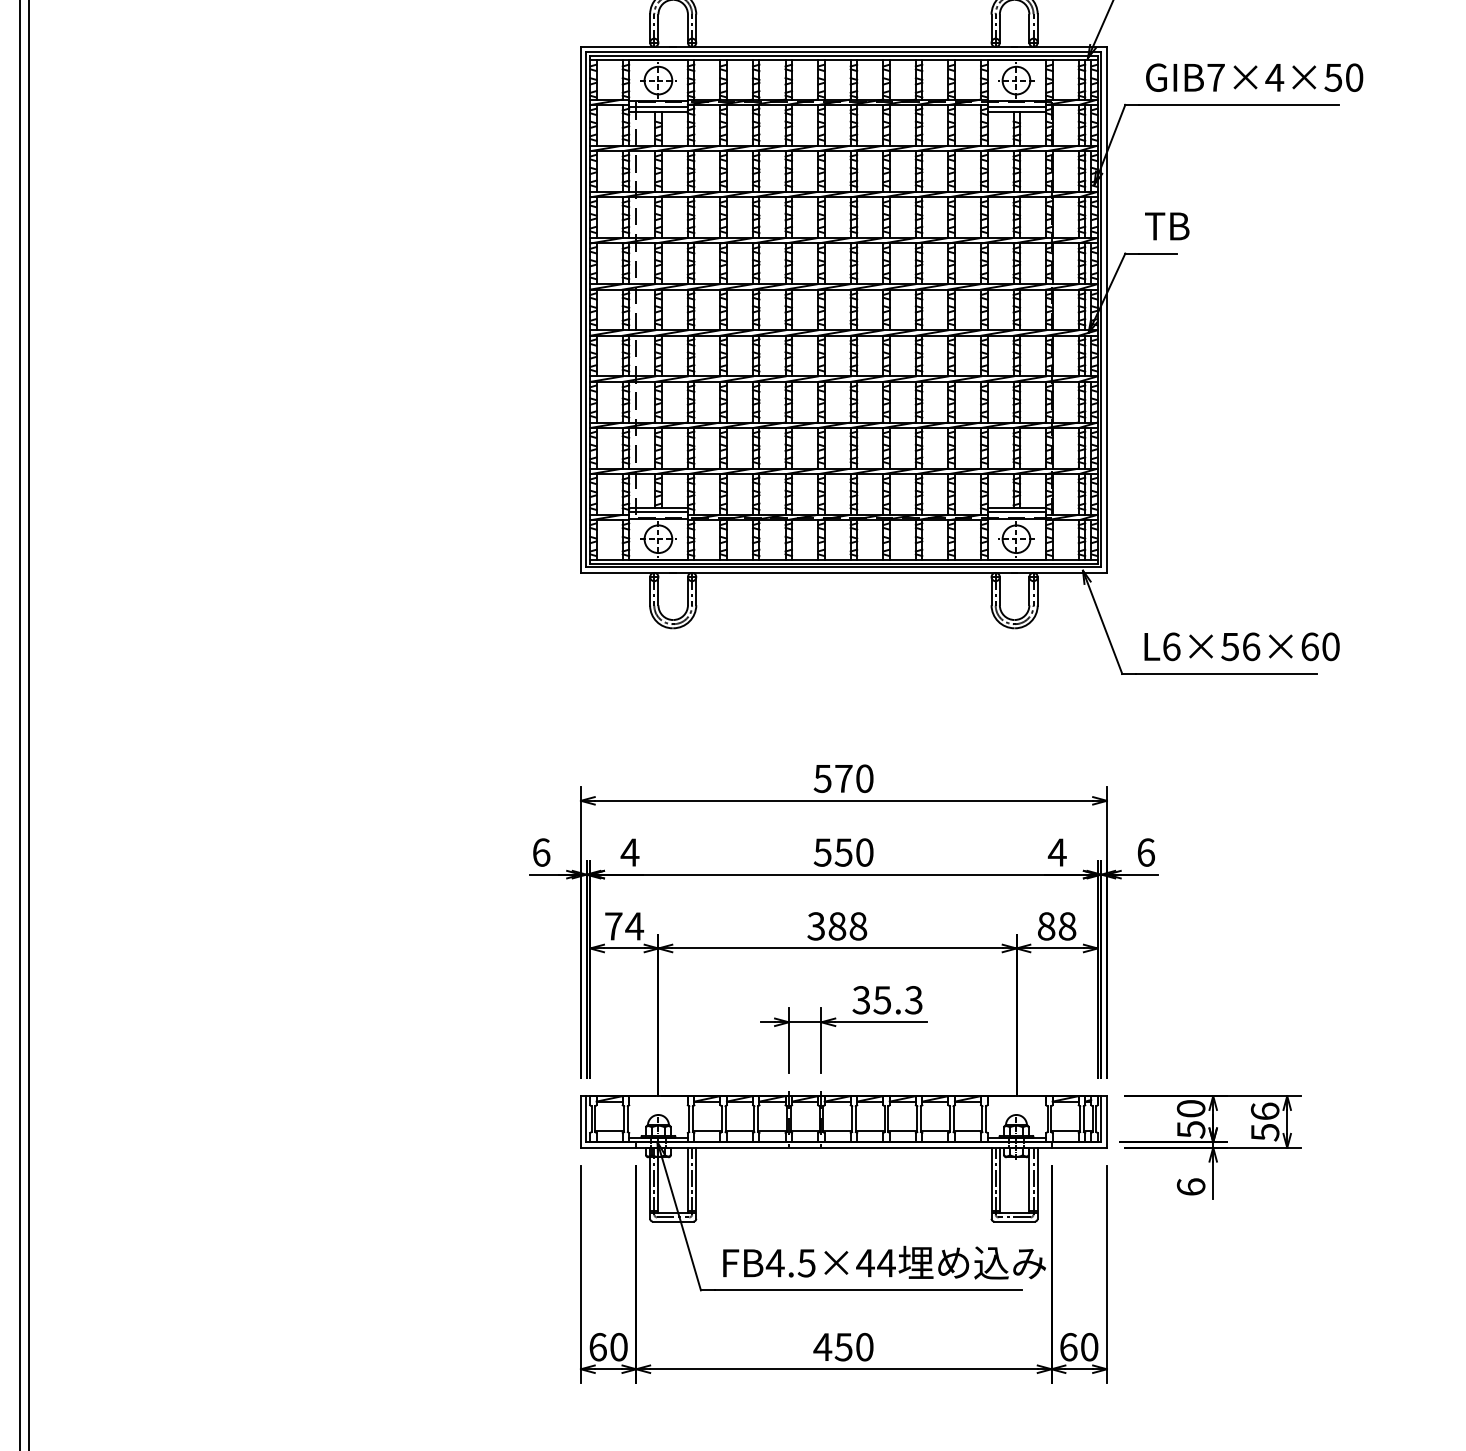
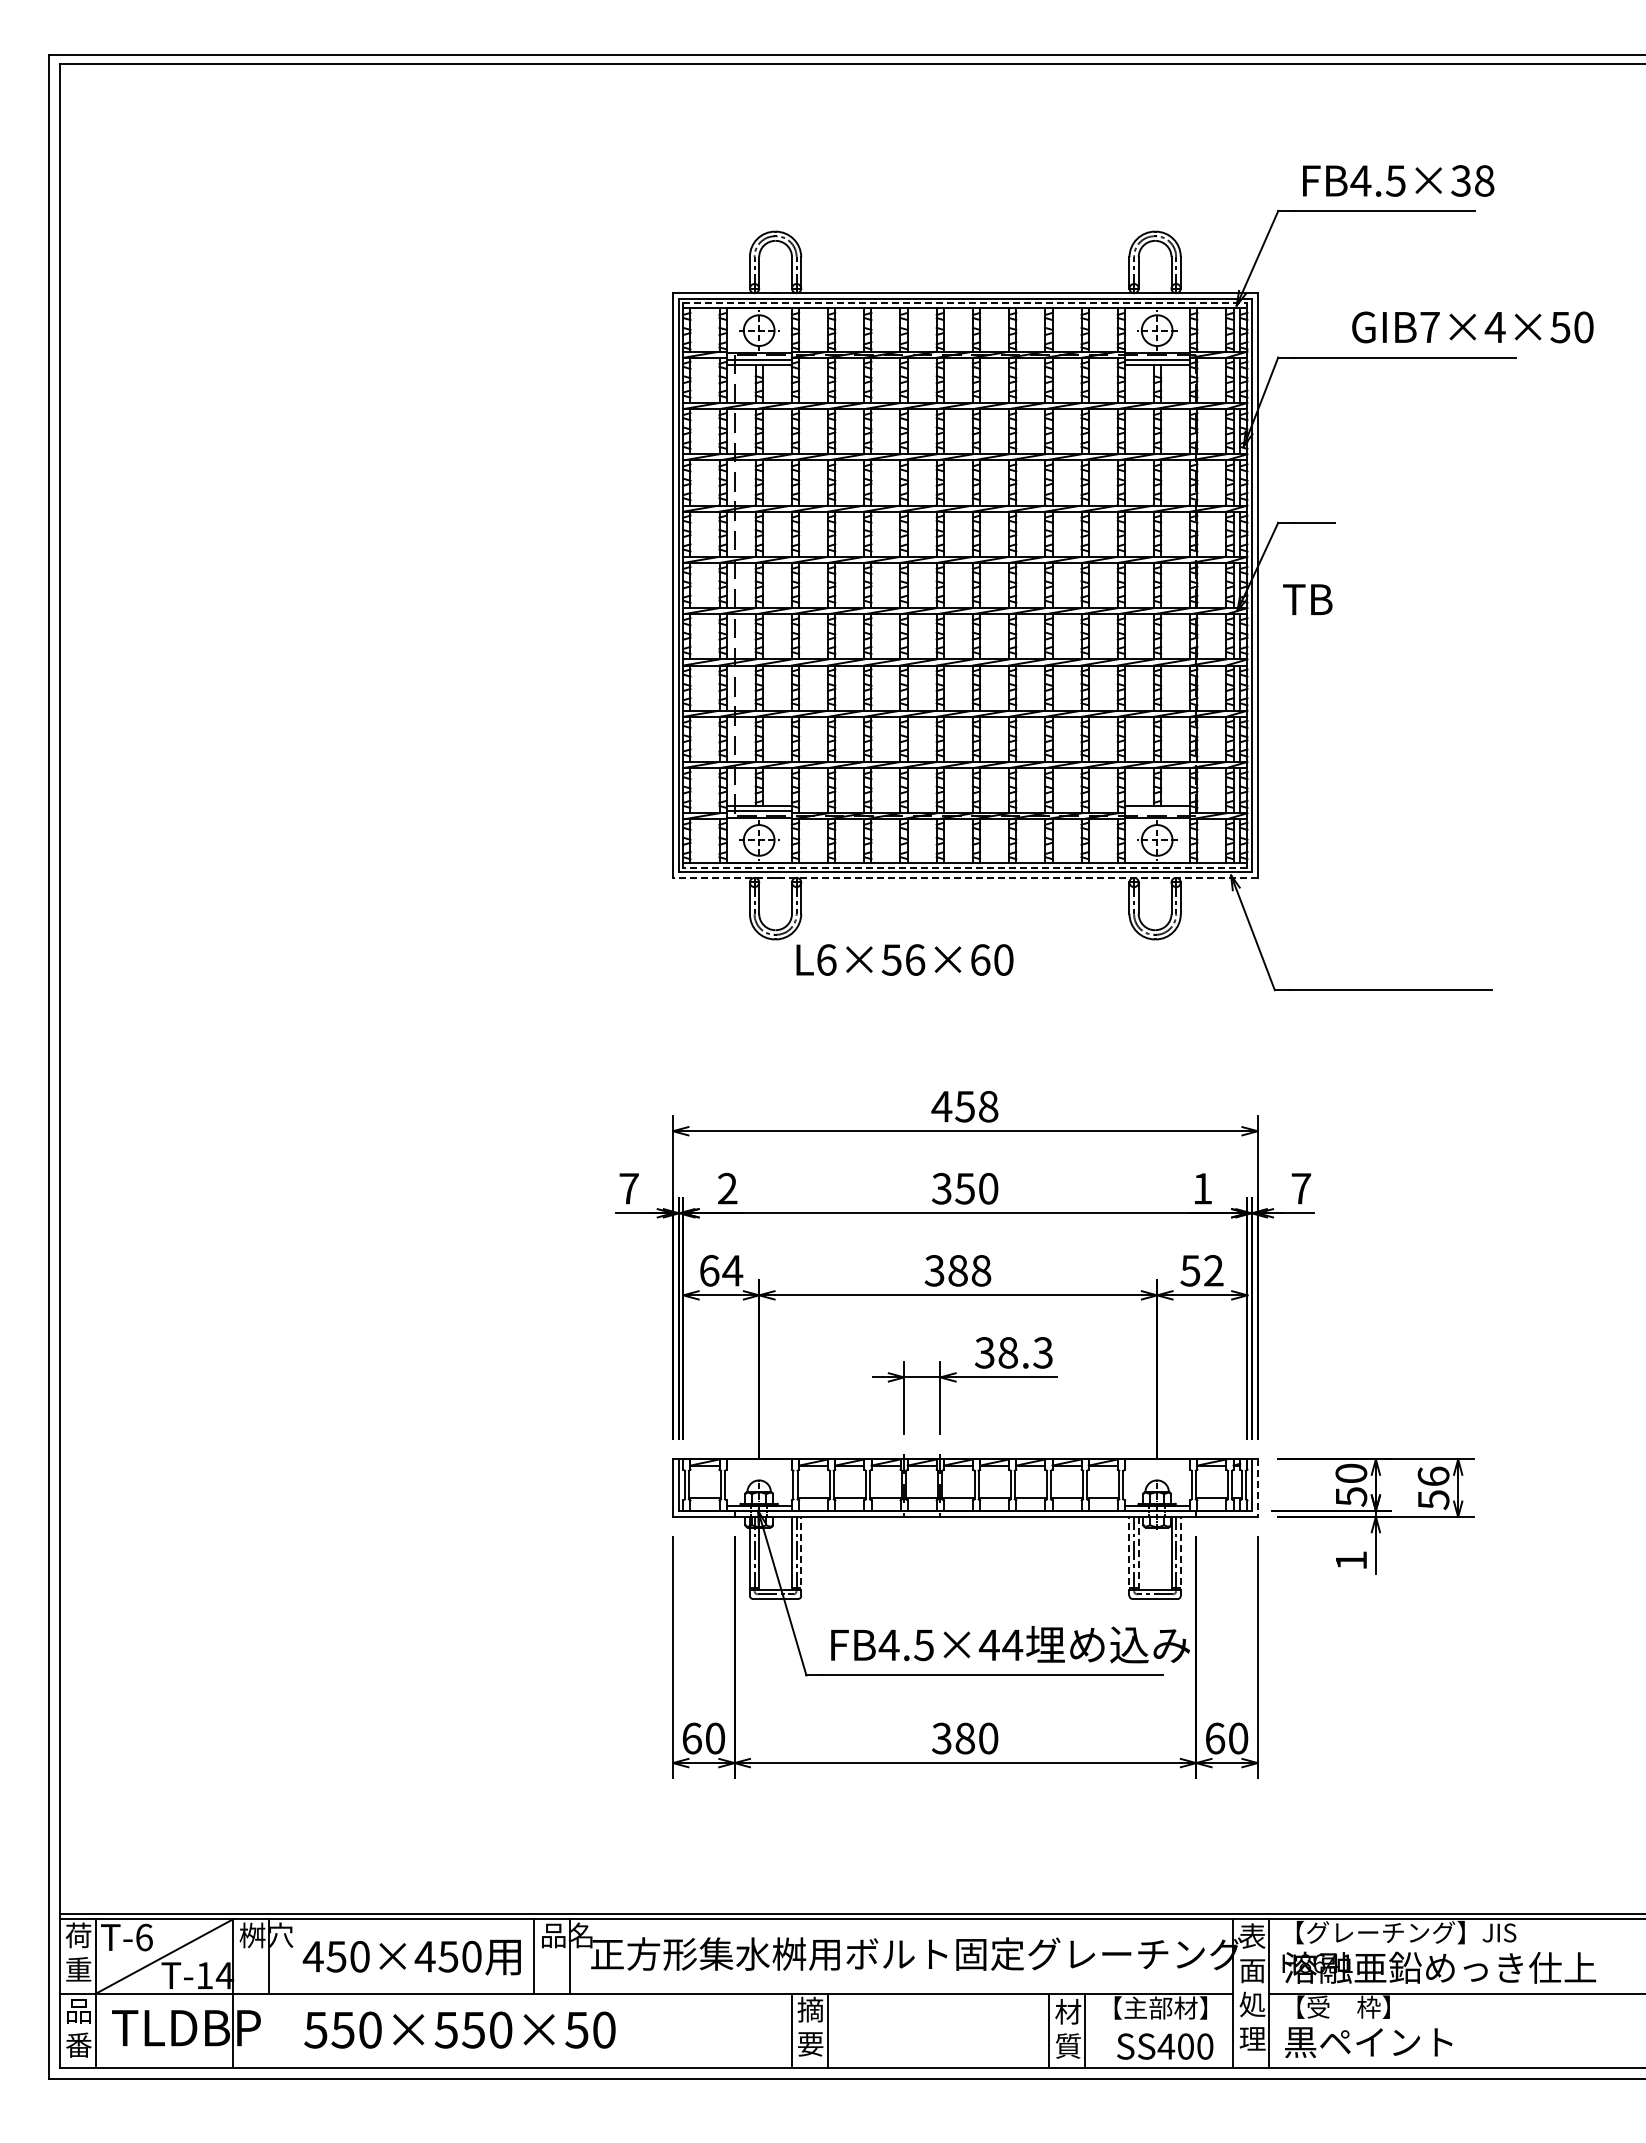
line: (844, 56) -> (965, 303), solid -> dashed
text: (1254, 77) -> (1472, 327), moved
text: (1166, 226) -> (1307, 599), moved
line: (1016, 512) -> (1157, 810), removed
line: (843, 563) -> (964, 867), solid -> dashed
line: (843, 572) -> (964, 877), solid -> dashed
text: (1241, 646) -> (904, 959), moved
text: (843, 778) -> (964, 1106), 570 -> 458
text: (822, 851) -> (941, 1187), 550 -> 350
text: (541, 852) -> (629, 1188), 6 -> 7
text: (629, 852) -> (727, 1188), 4 -> 2
text: (1057, 852) -> (1202, 1188), 4 -> 1
text: (1146, 852) -> (1301, 1188), 6 -> 7
text: (613, 926) -> (709, 1270), 74 -> 64
text: (1056, 926) -> (1201, 1270), 88 -> 52
text: (882, 999) -> (1008, 1352), 35.3 -> 38.3
line: (1106, 1122) -> (1257, 1488), solid -> dashed
line: (999, 1179) -> (1138, 1552), solid -> dashed
line: (696, 1182) -> (801, 1555), solid -> dashed
line: (991, 1182) -> (1129, 1555), solid -> dashed
line: (1037, 1182) -> (1180, 1555), solid -> dashed
text: (1191, 1186) -> (1351, 1559), 6 -> 1
text: (833, 1347) -> (953, 1738), 450 -> 380

